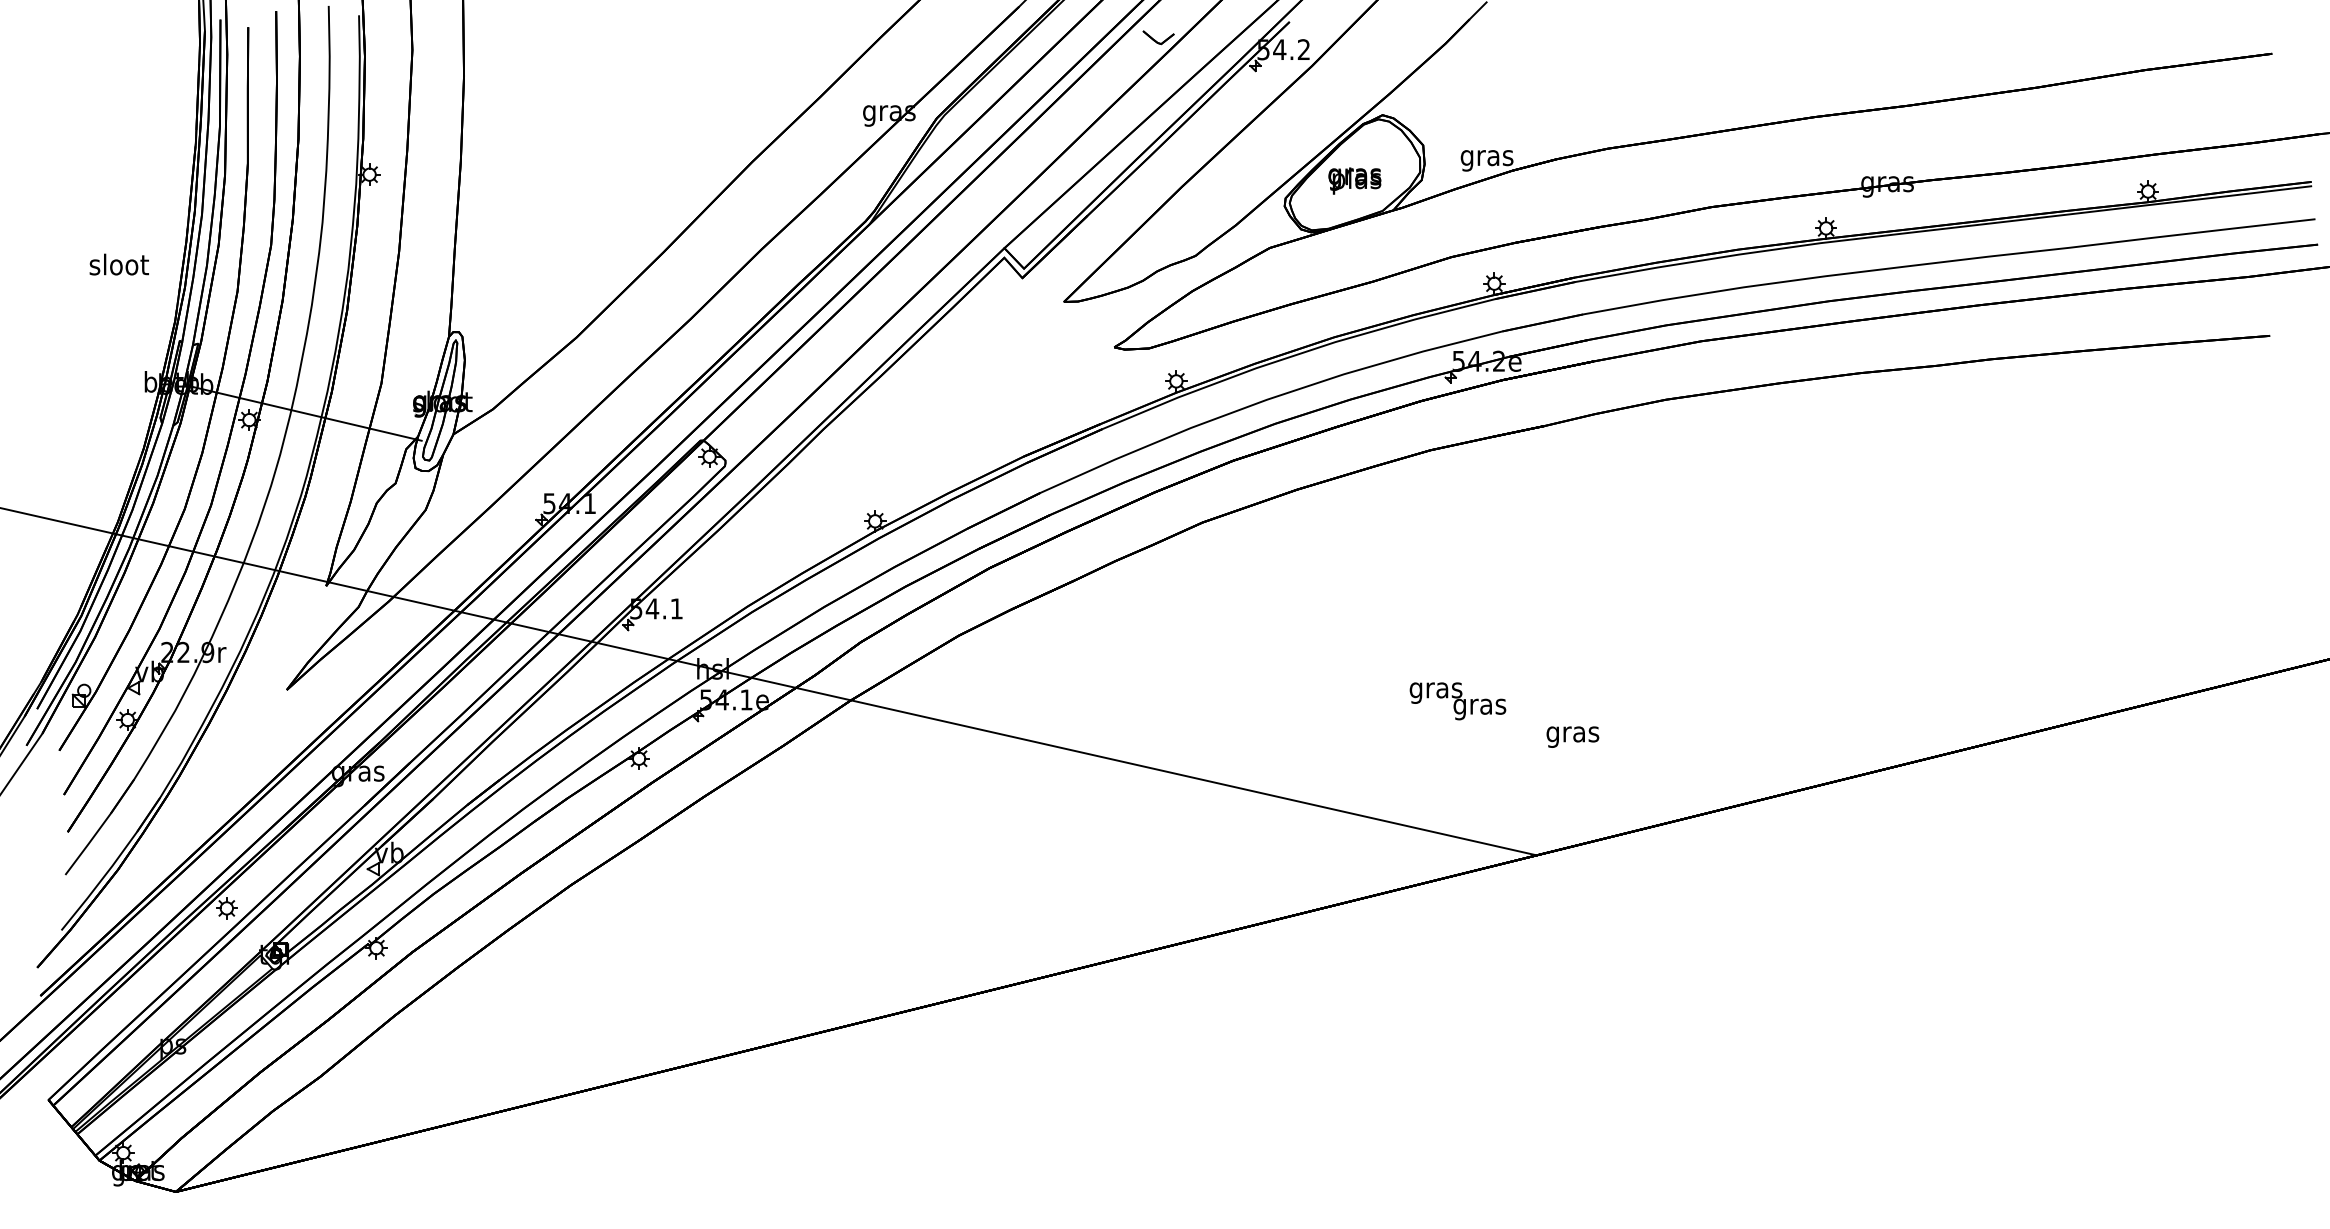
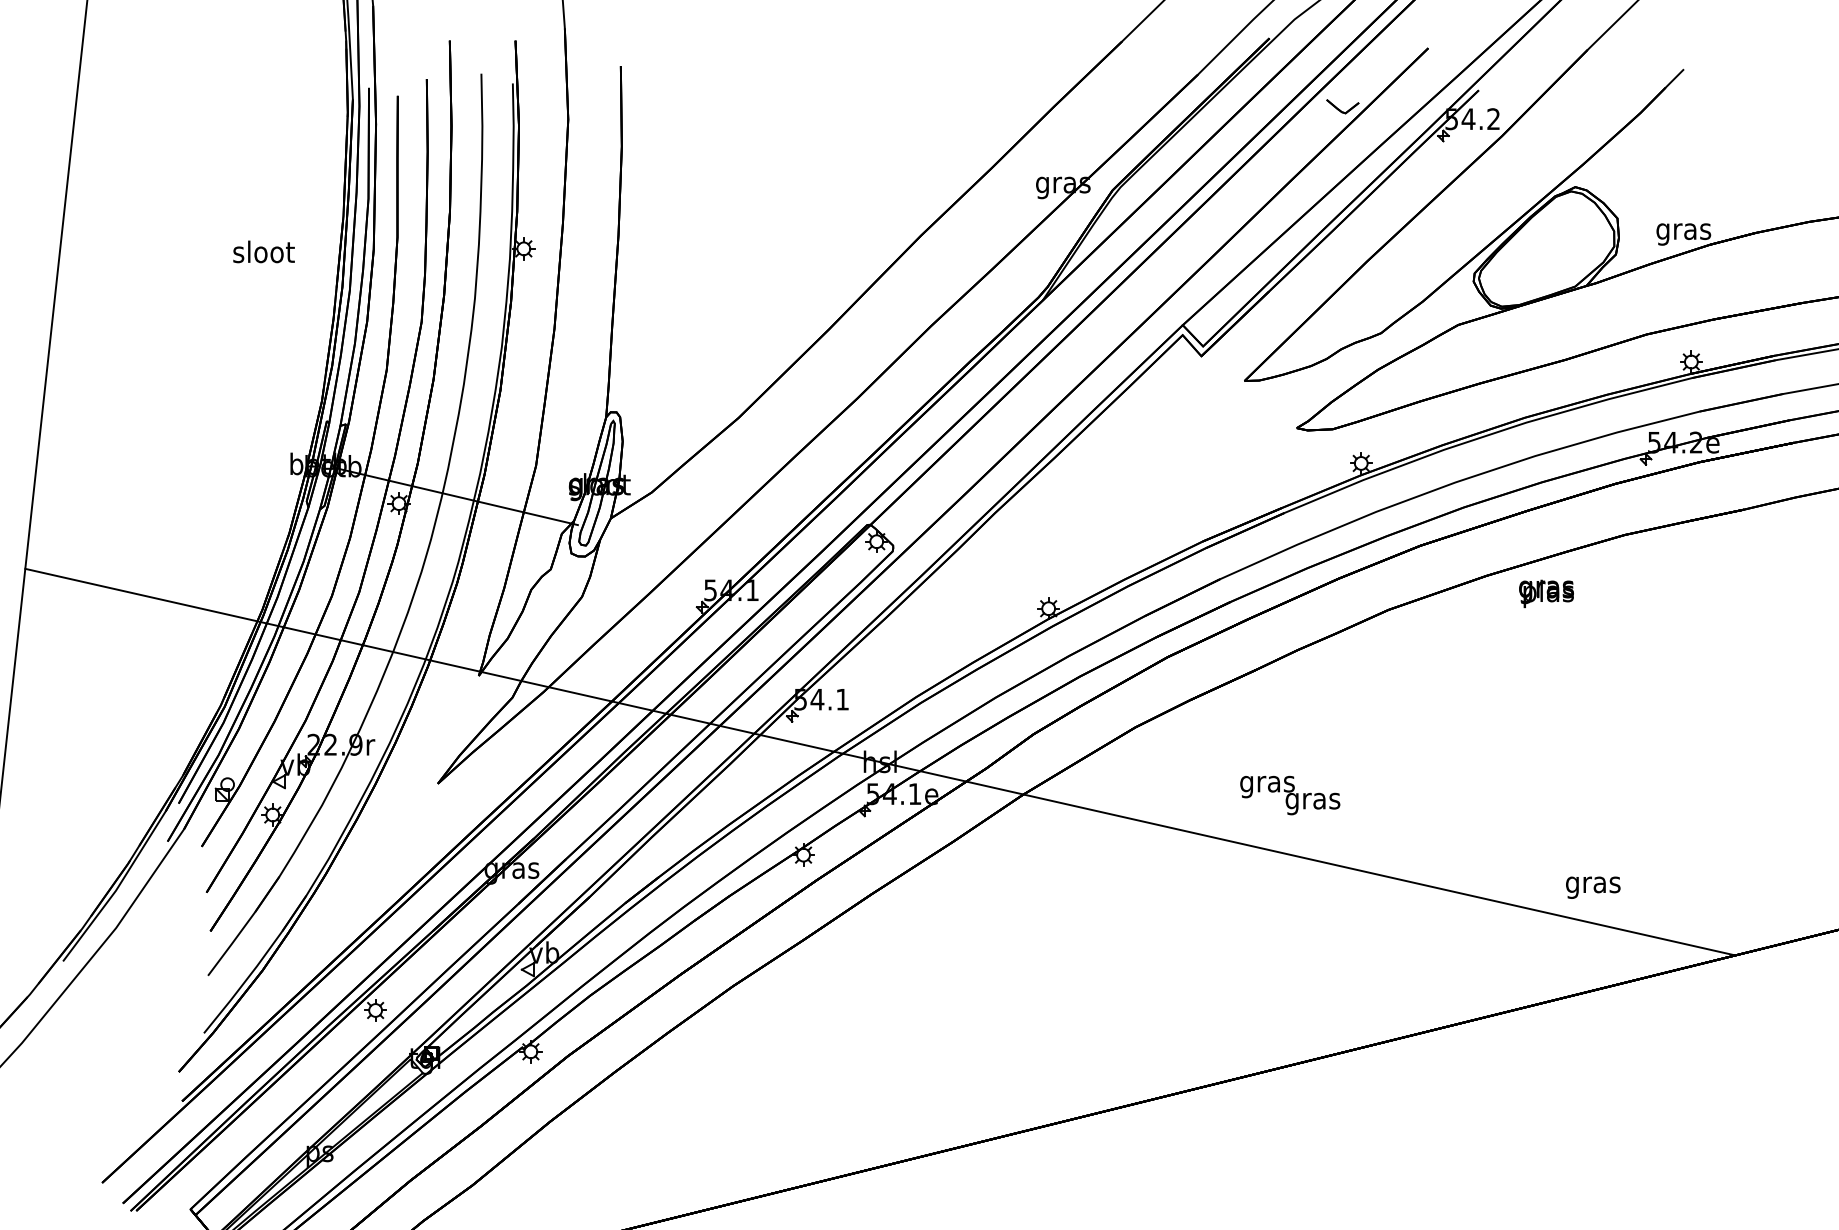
text: (1354, 180) -> (1546, 593), moved
text: (118, 264) -> (263, 251), moved
text: (1457, 701) -> (1289, 795), moved
text: (1572, 736) -> (1592, 887), moved

